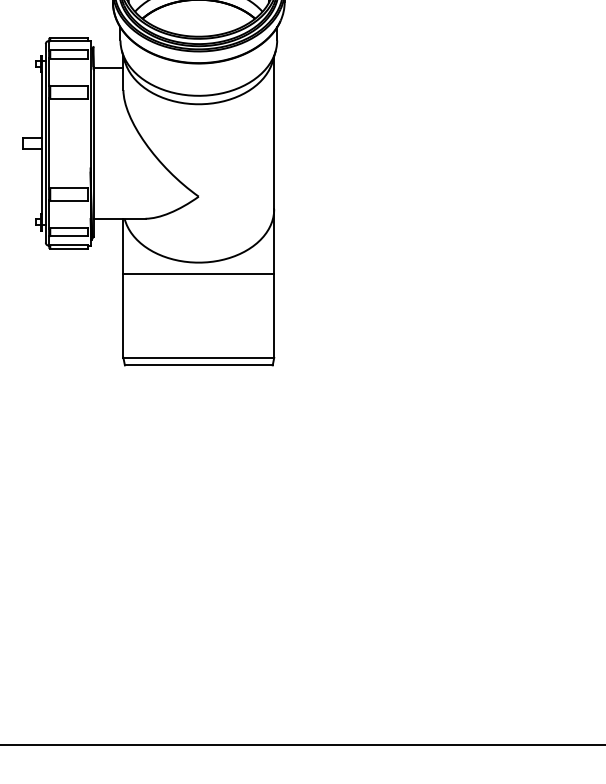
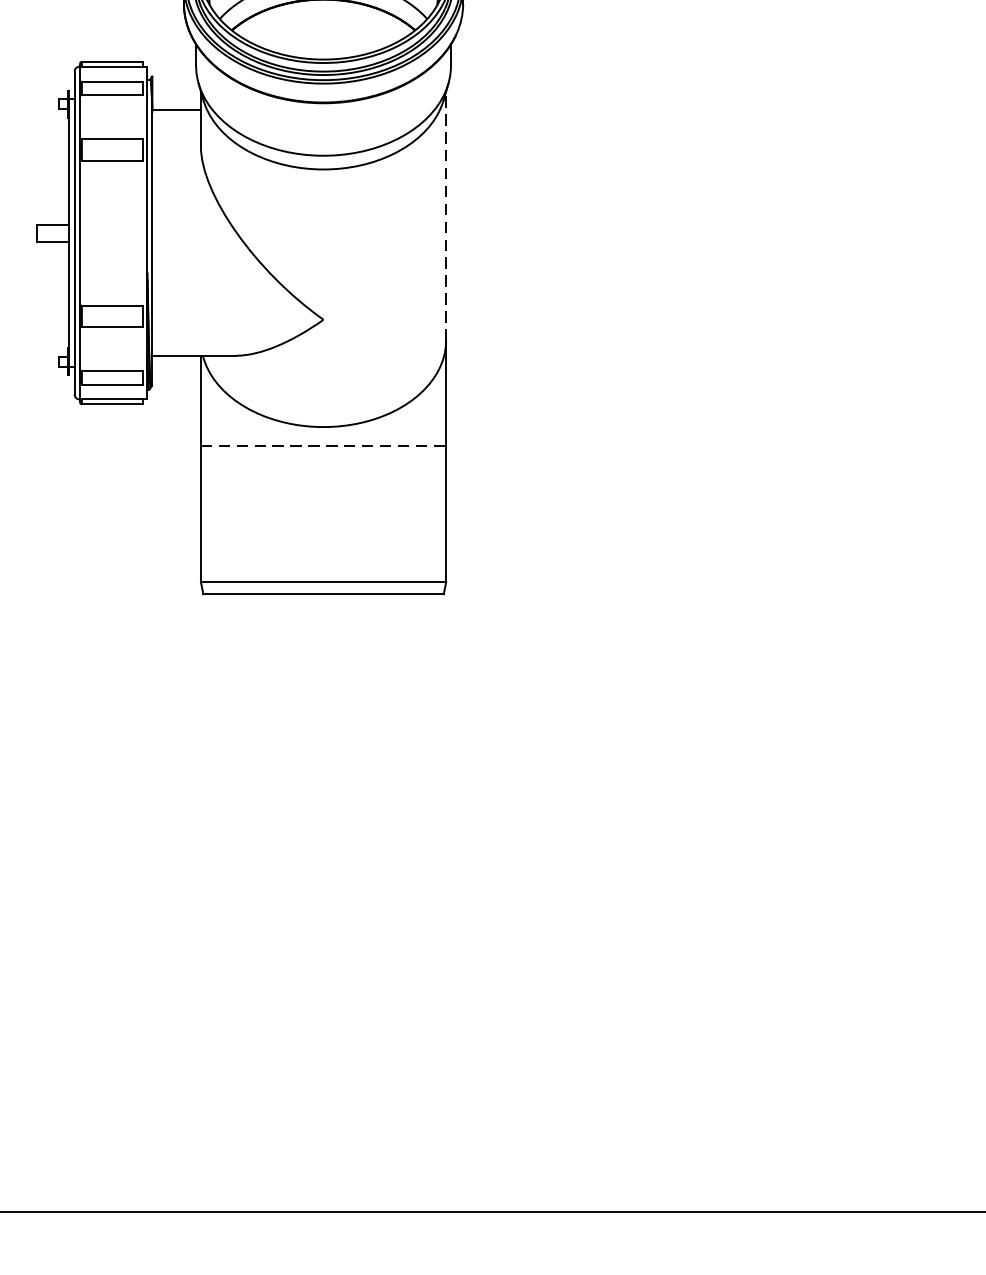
line: (274, 132) -> (446, 215), solid -> dashed
line: (199, 274) -> (324, 446), solid -> dashed

